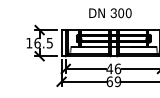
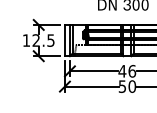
text: (37, 42) -> (36, 39), 16.5 -> 12.5
text: (113, 81) -> (126, 86), 69 -> 50

